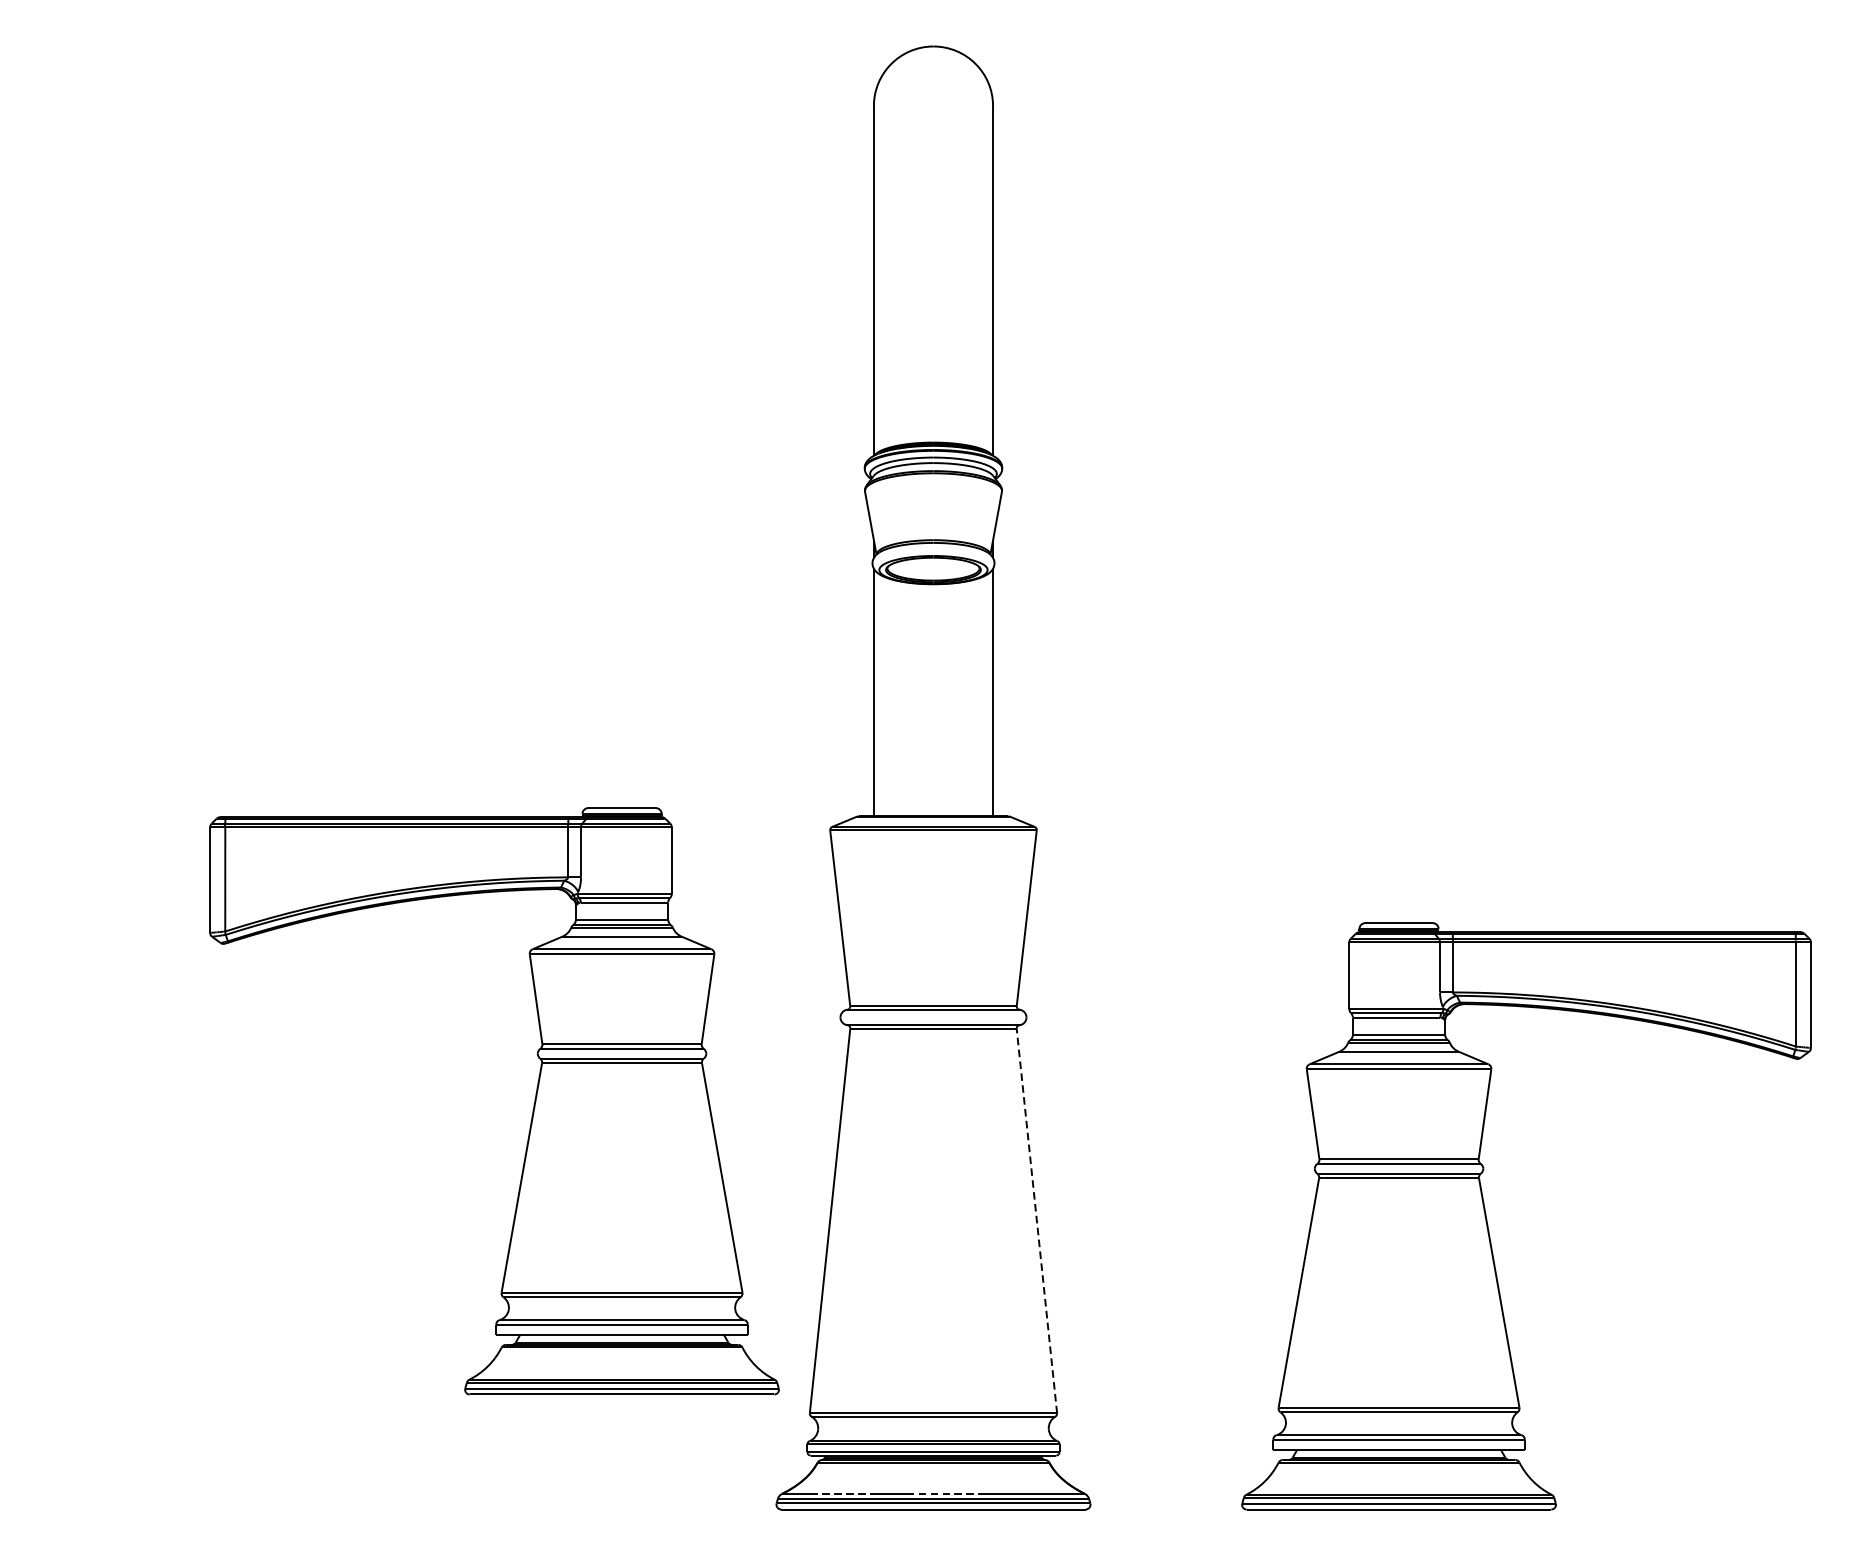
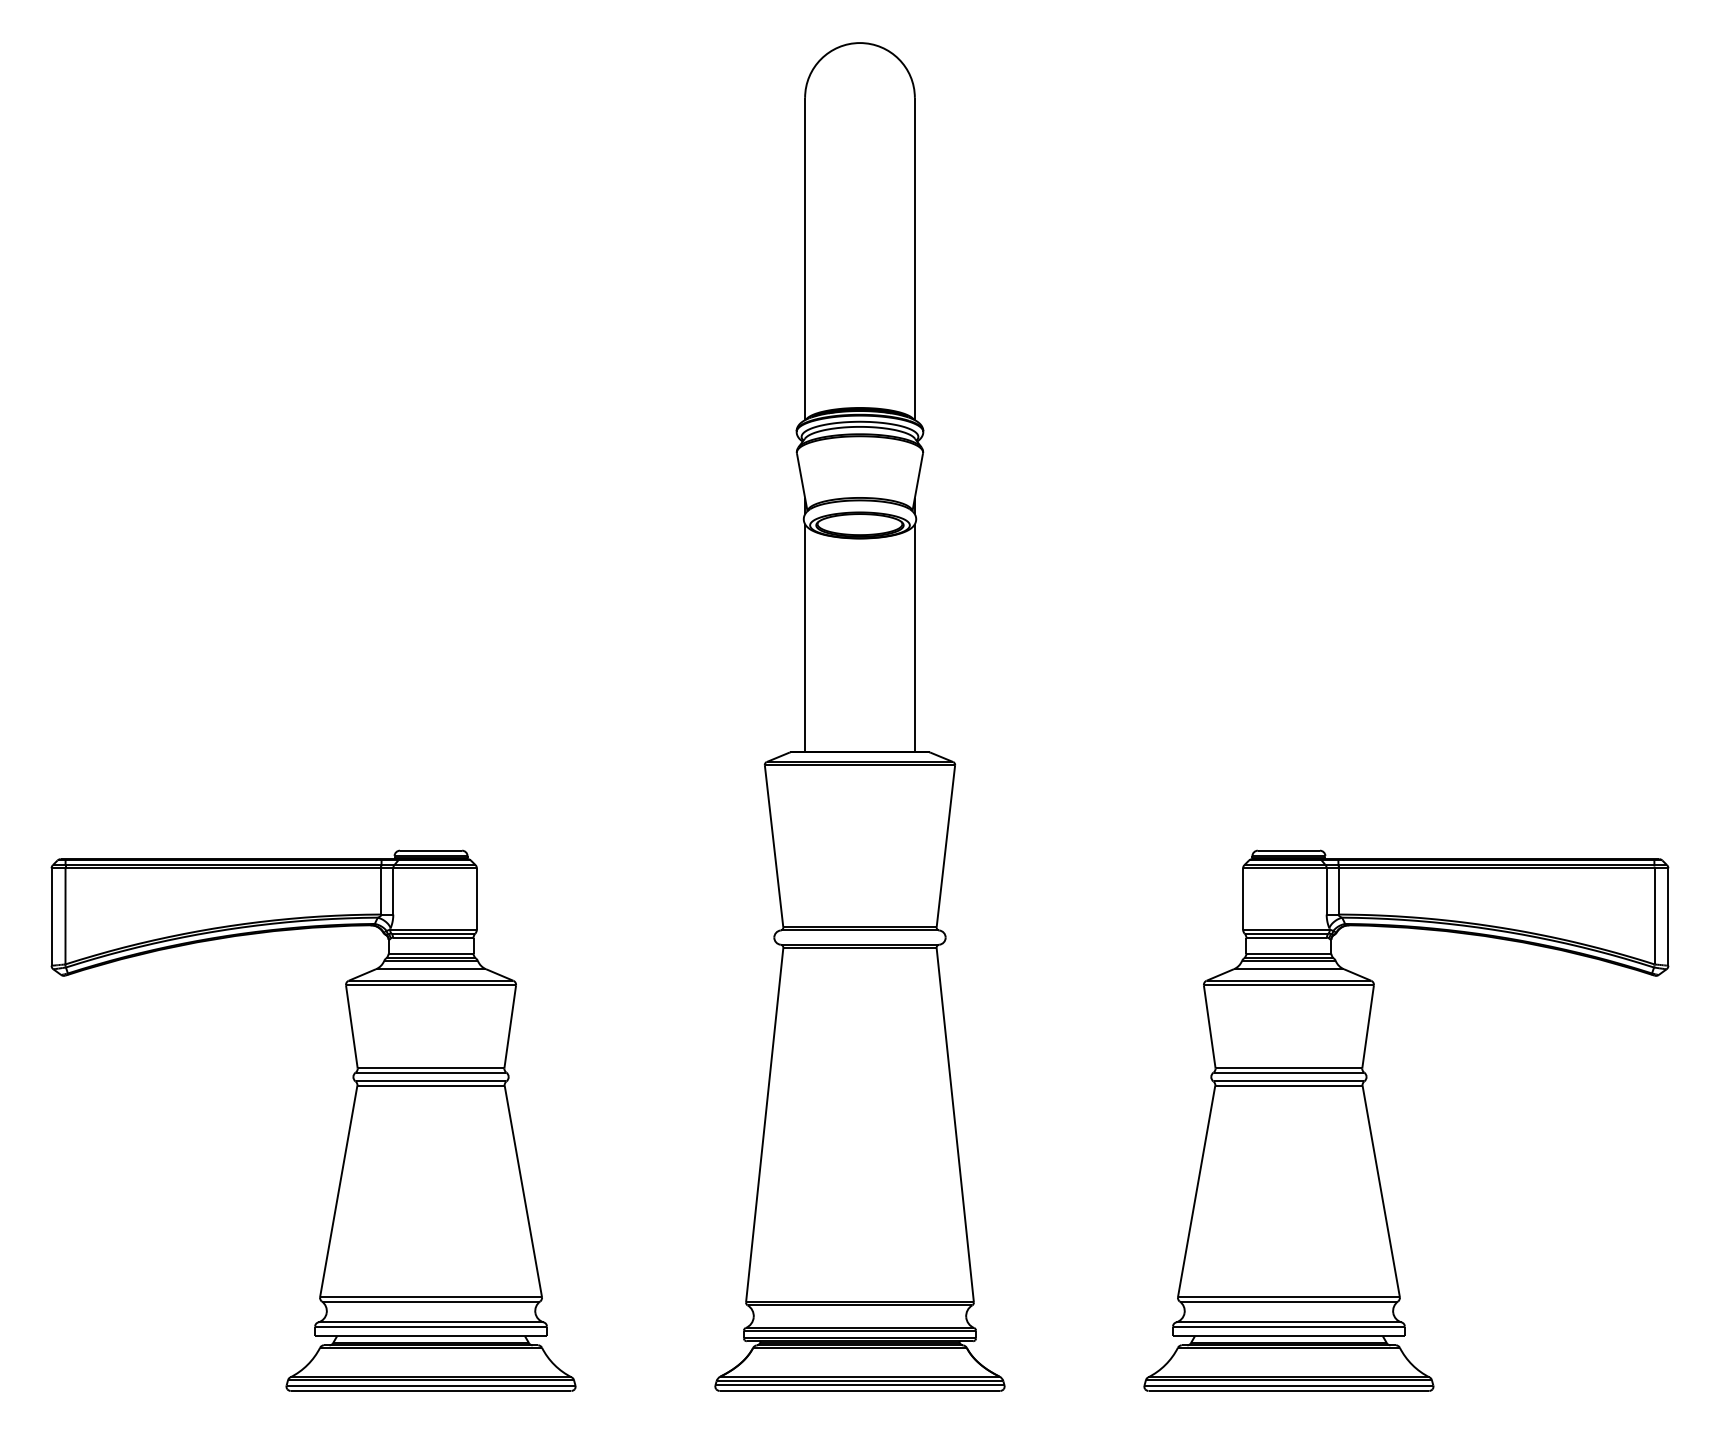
part: (532, 1109) -> (348, 1128), moved
line: (1037, 1220) -> (955, 1124), dashed -> solid
line: (842, 1493) -> (776, 1376), dashed -> solid
line: (947, 1493) -> (872, 1376), dashed -> solid

